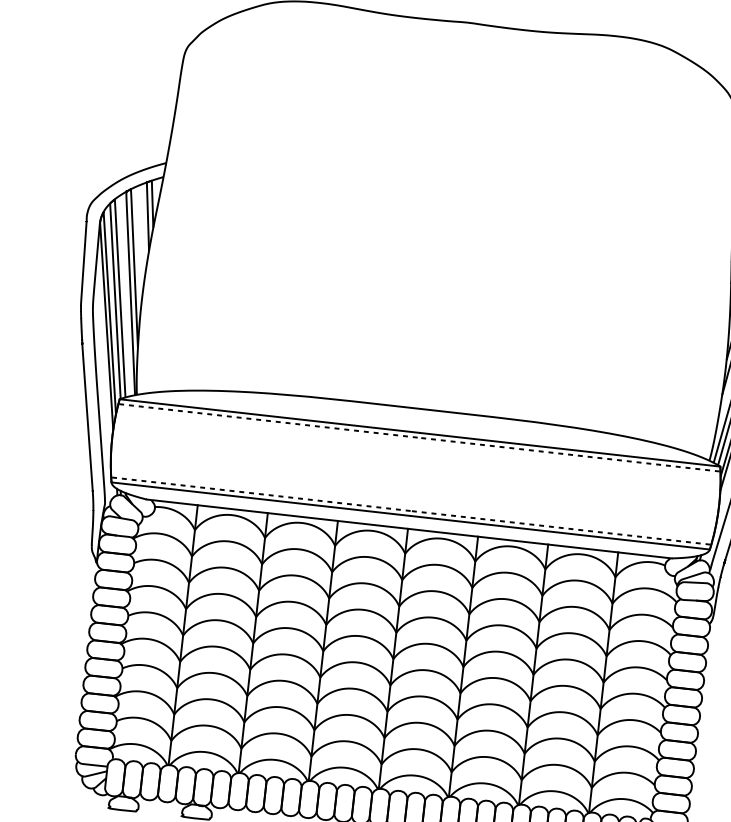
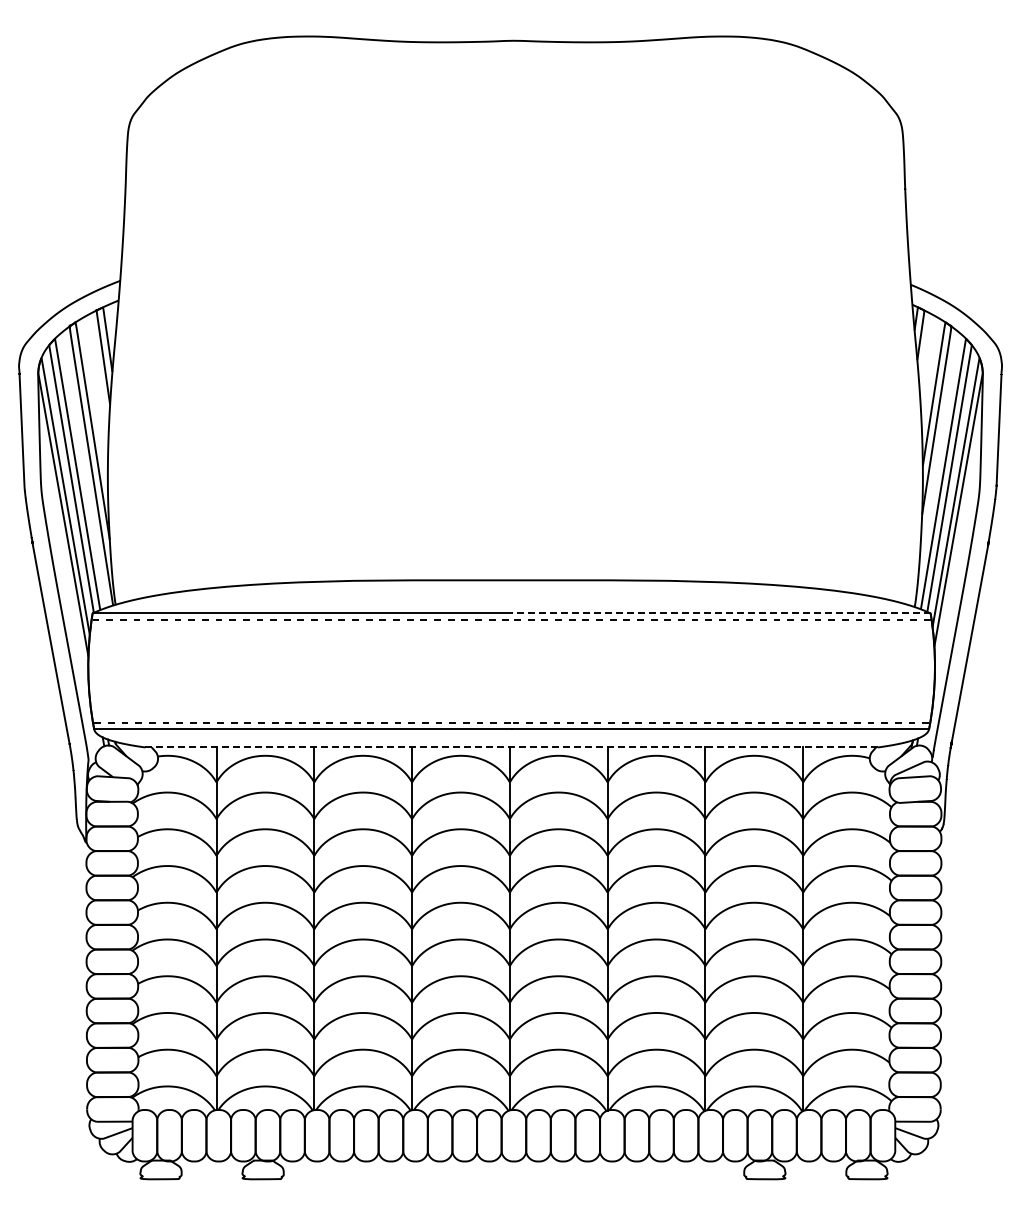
line: (570, 449) -> (721, 613), solid -> dashed
line: (409, 528) -> (511, 747), solid -> dashed

